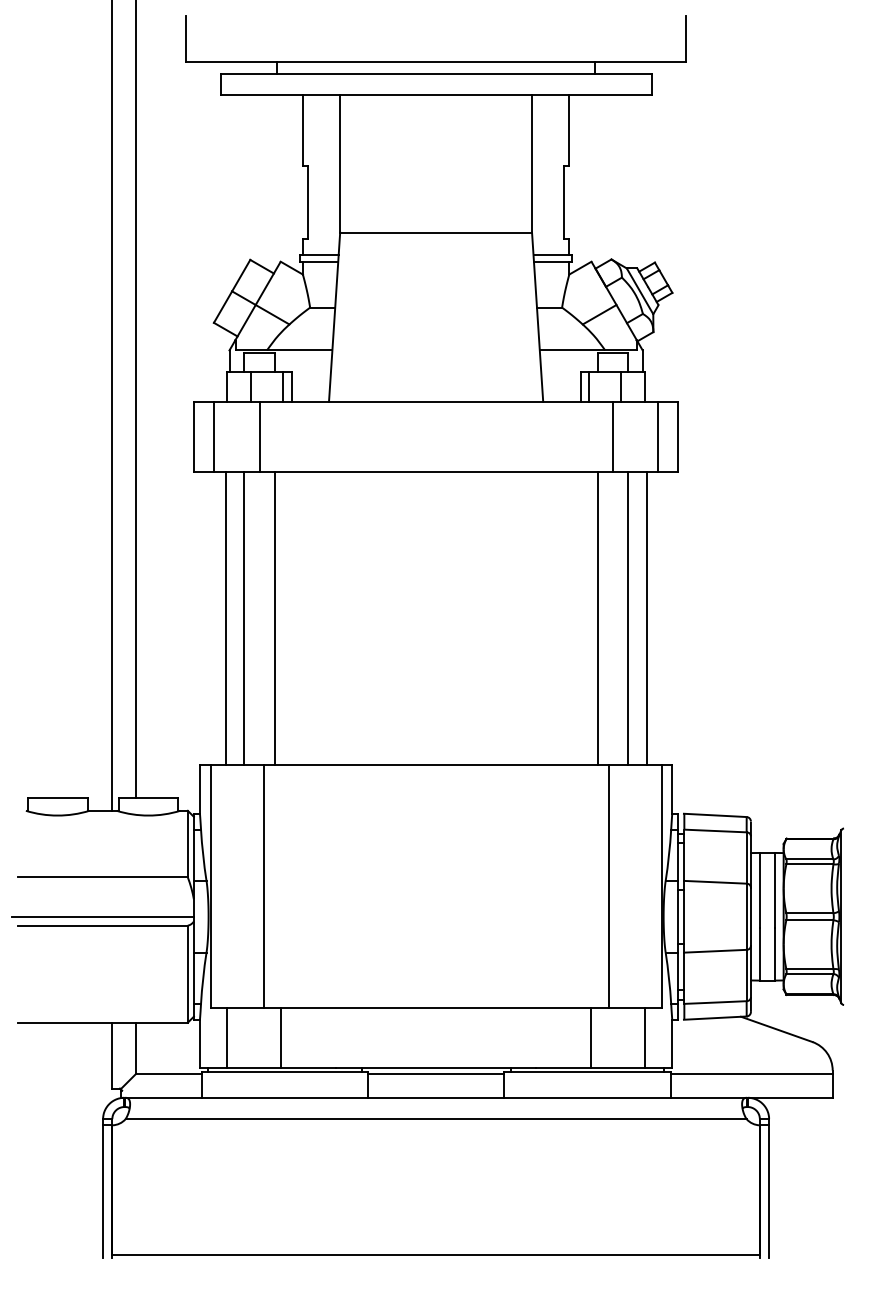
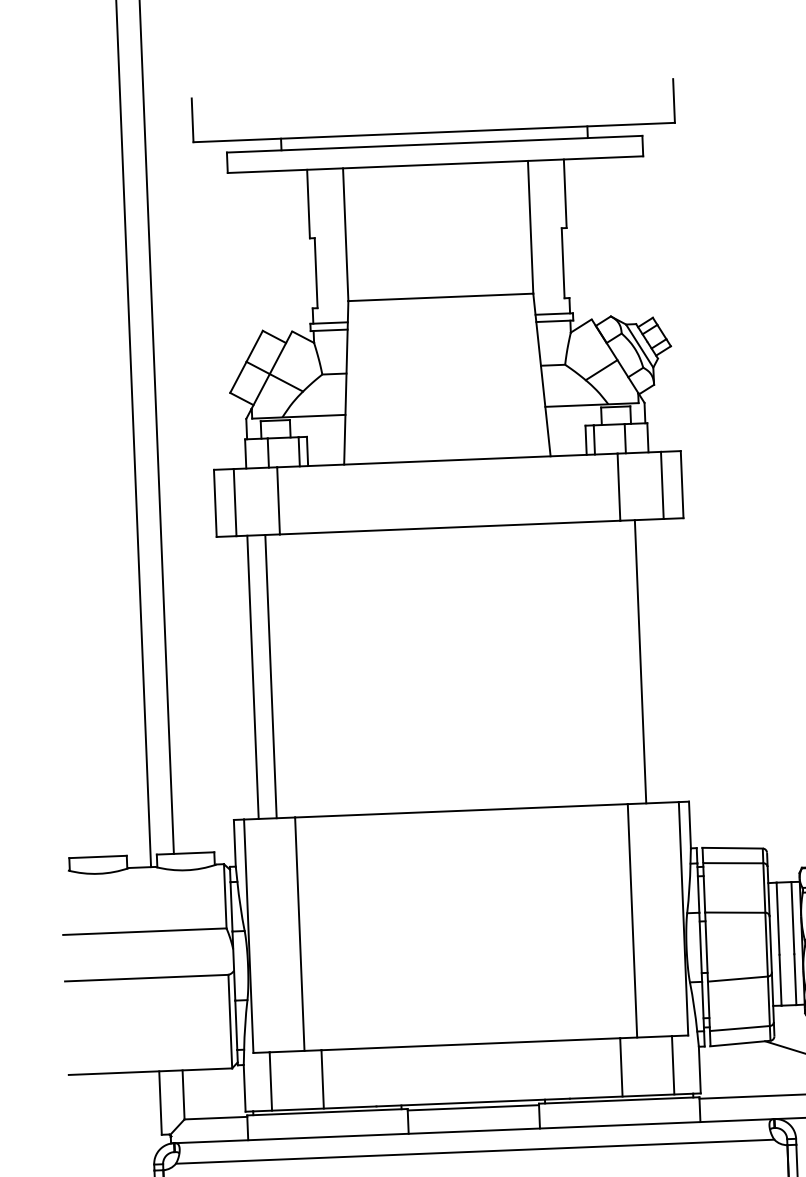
line: (274, 618) -> (300, 675), removed
line: (597, 618) -> (611, 662), removed
line: (646, 618) -> (658, 661), removed
line: (102, 916) -> (145, 969), removed

